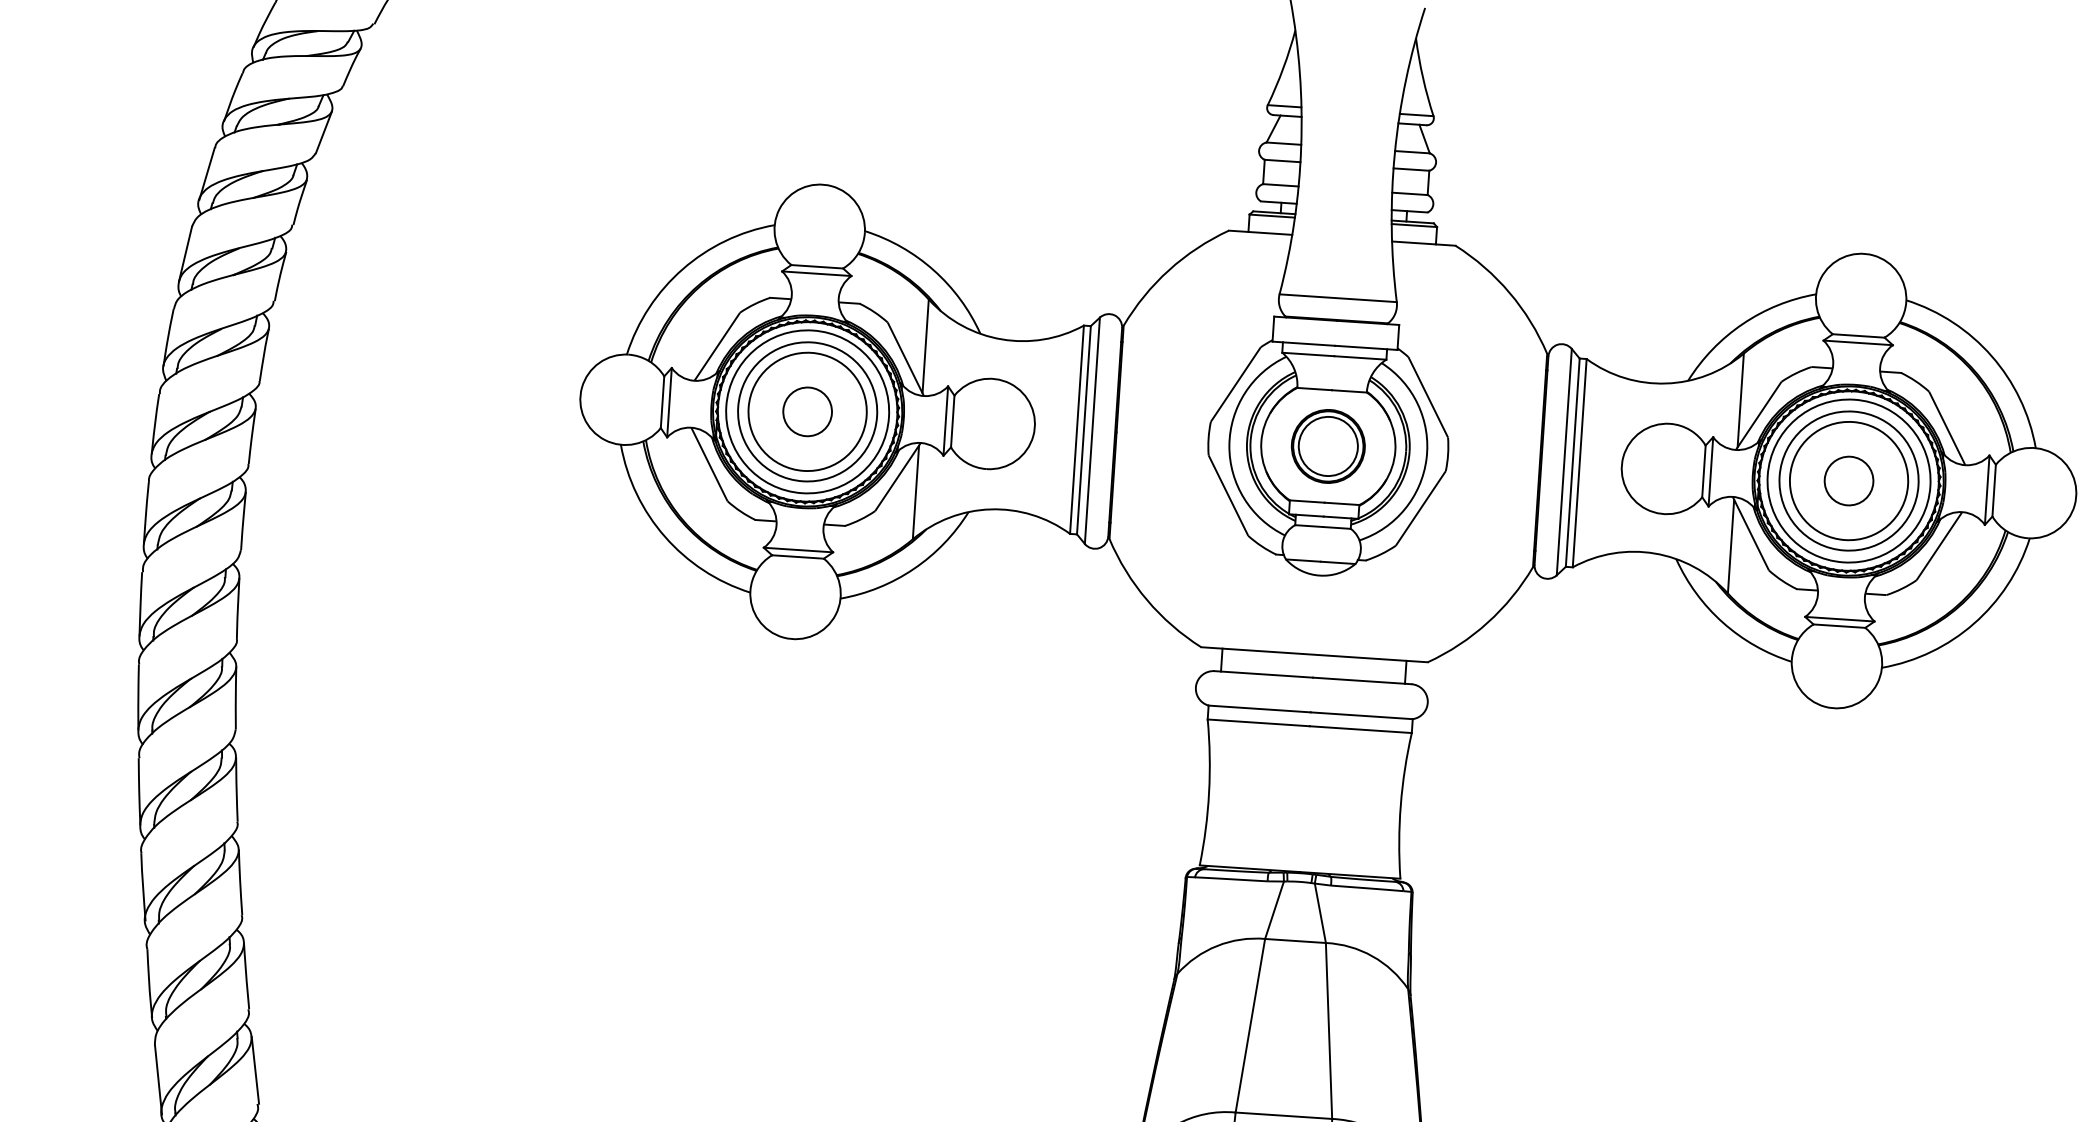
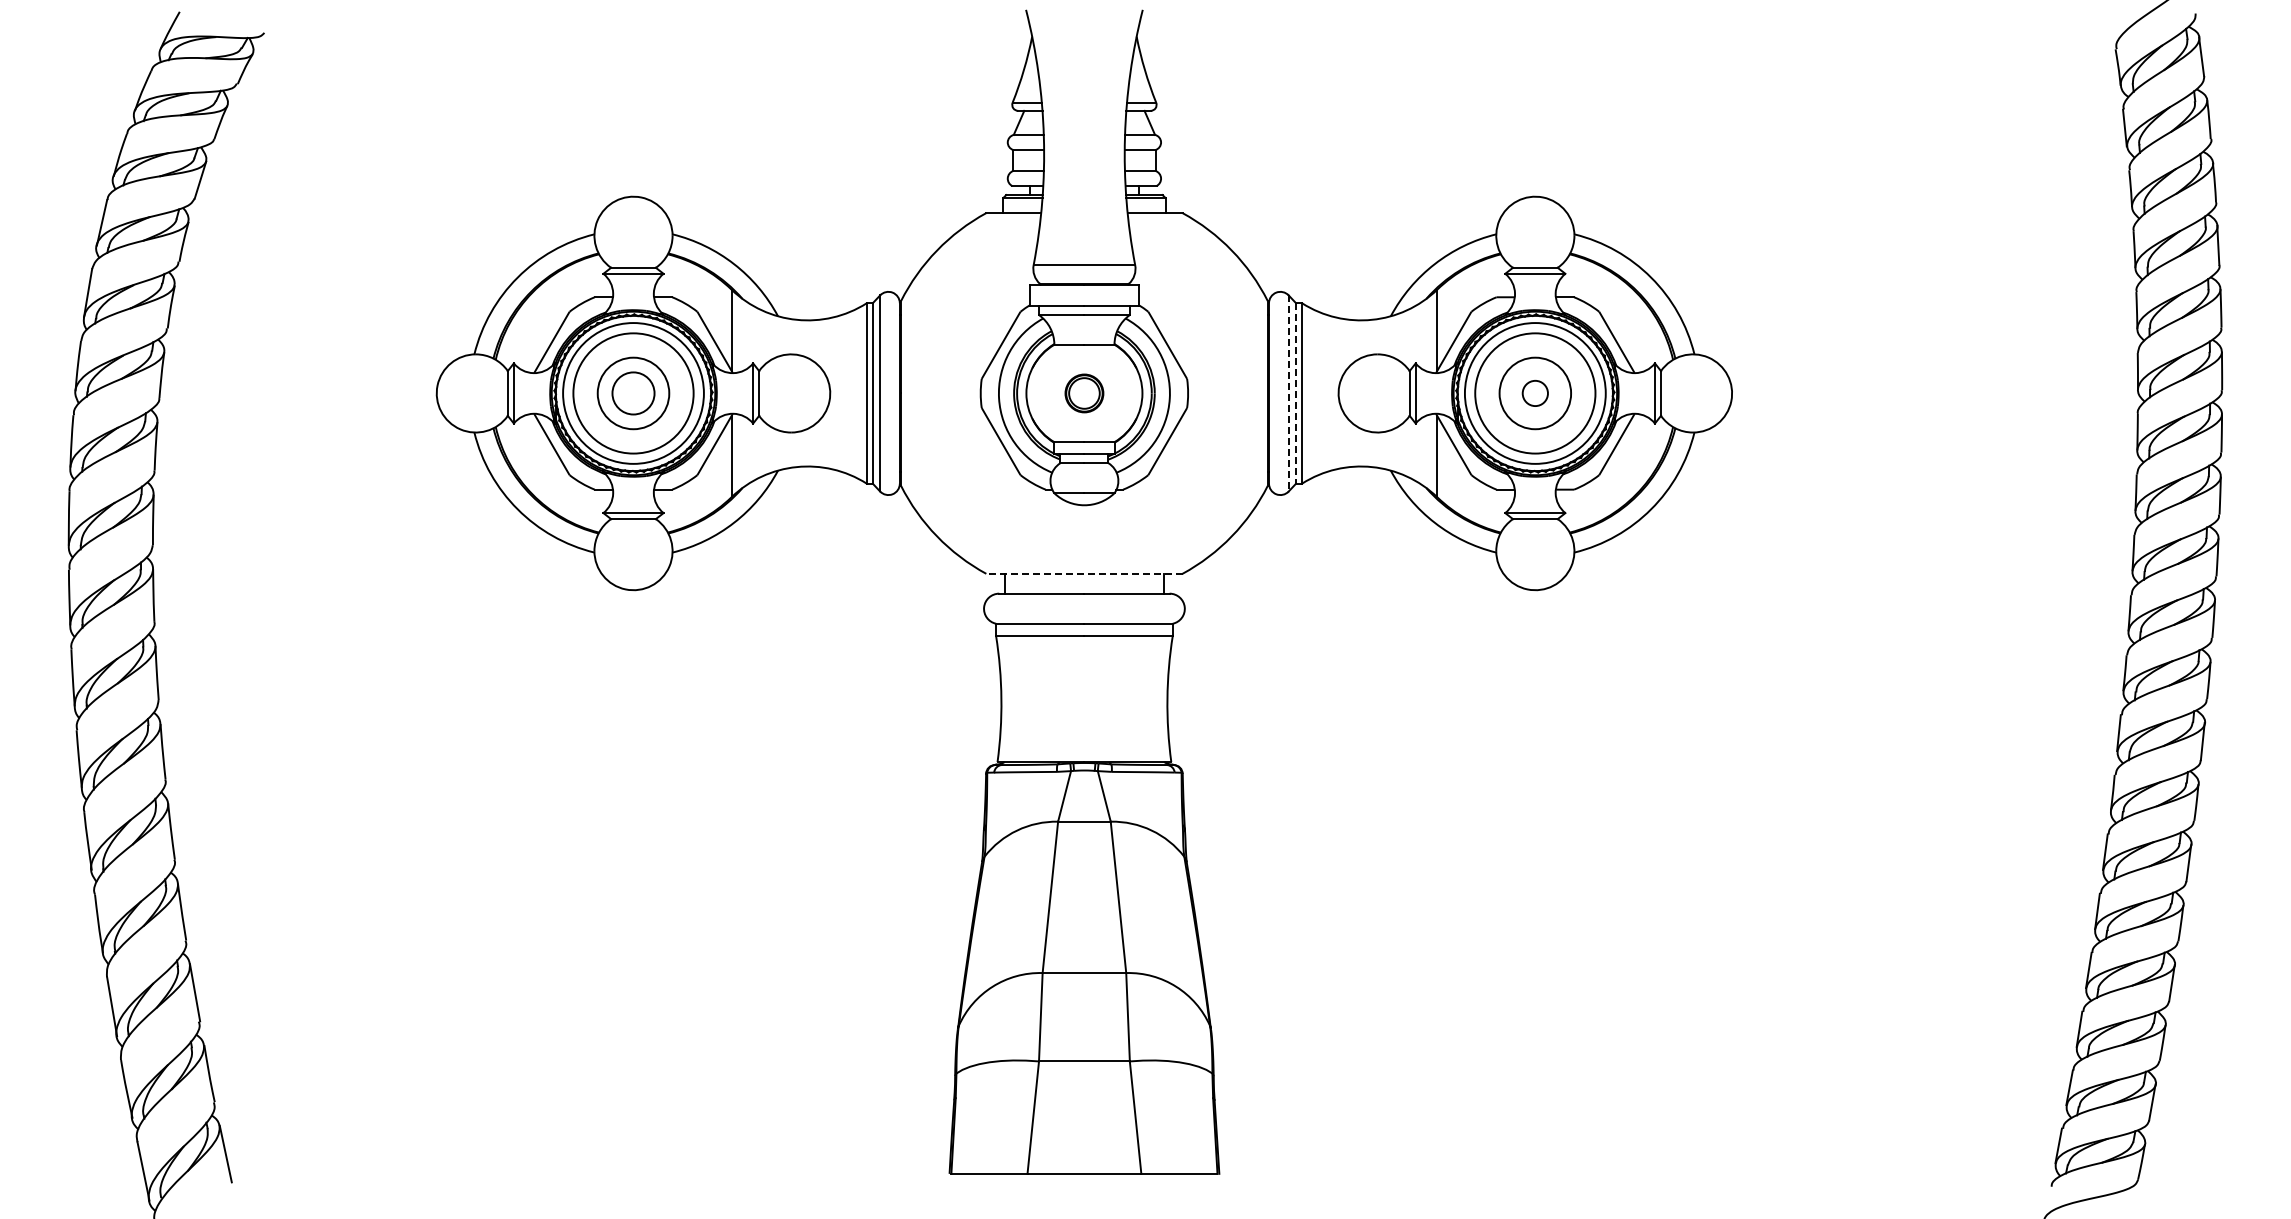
circle: (807, 411) -> (633, 393), size x0.7
part: (1328, 446) -> (1084, 393), size x0.6
line: (1563, 462) -> (1288, 393), solid -> dashed
line: (1573, 462) -> (1296, 393), solid -> dashed
circle: (1849, 481) -> (1535, 393), size x0.6
circle: (1849, 481) -> (1535, 393), size x0.7
line: (1313, 654) -> (1083, 573), solid -> dashed

